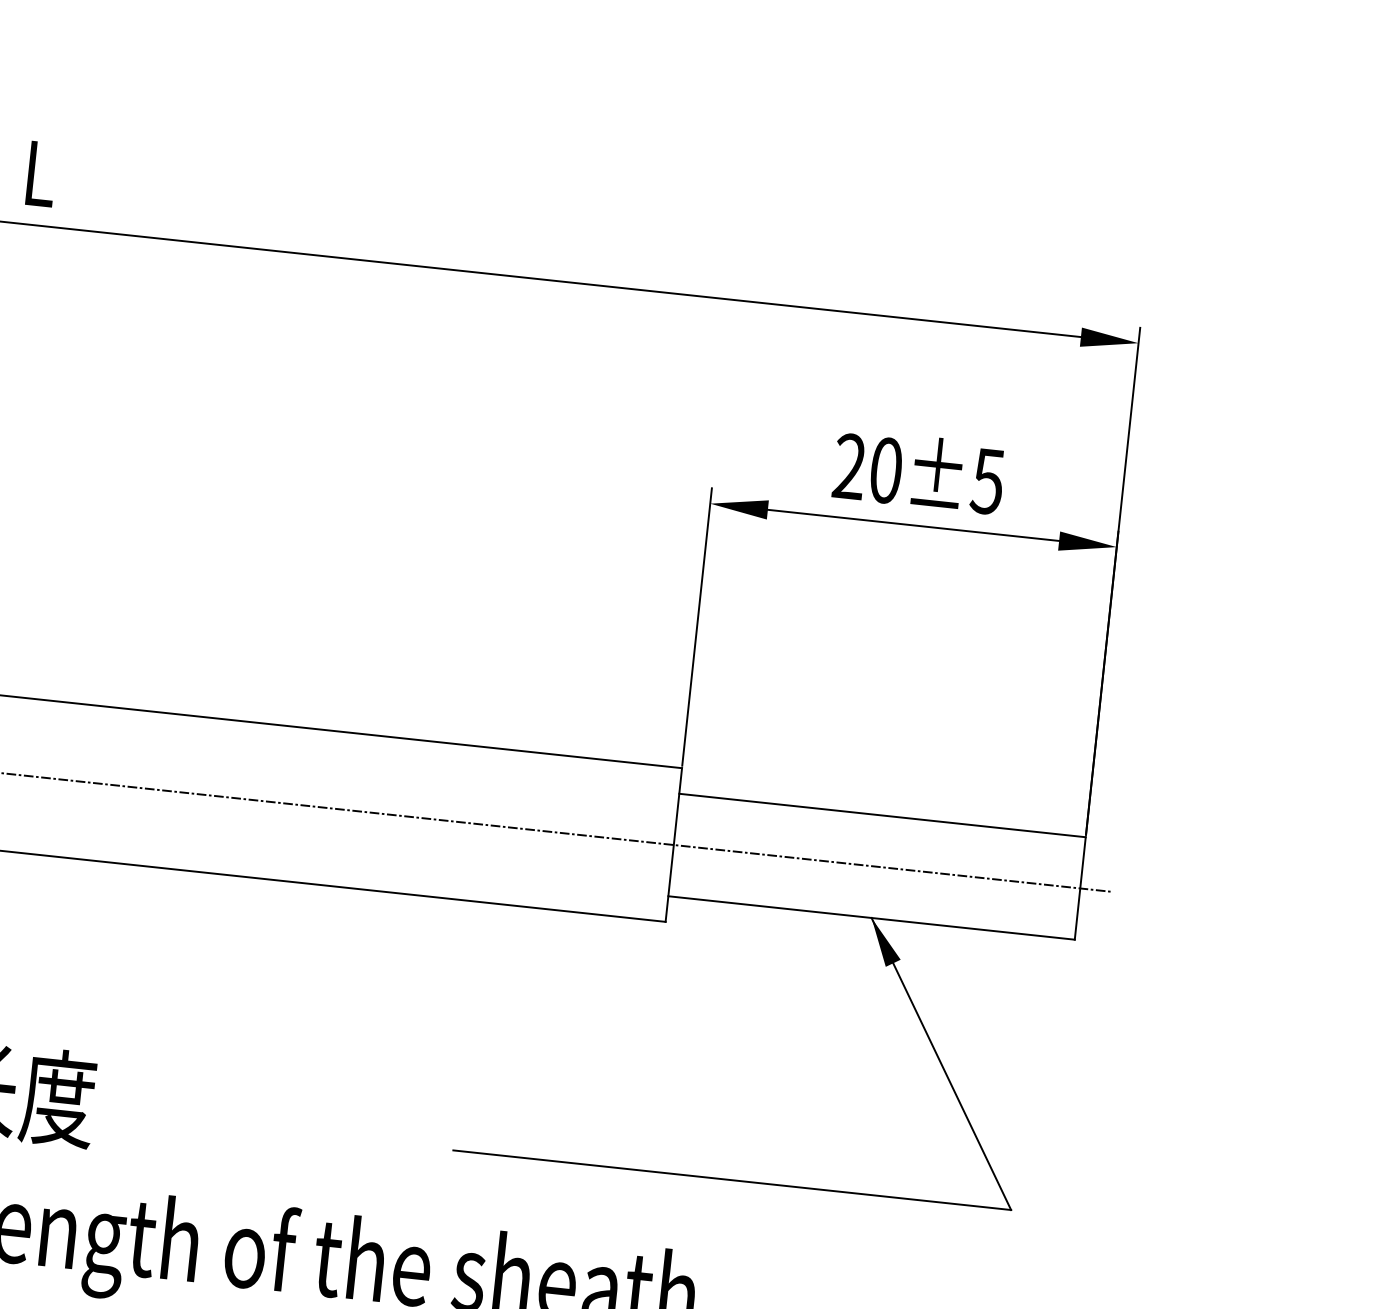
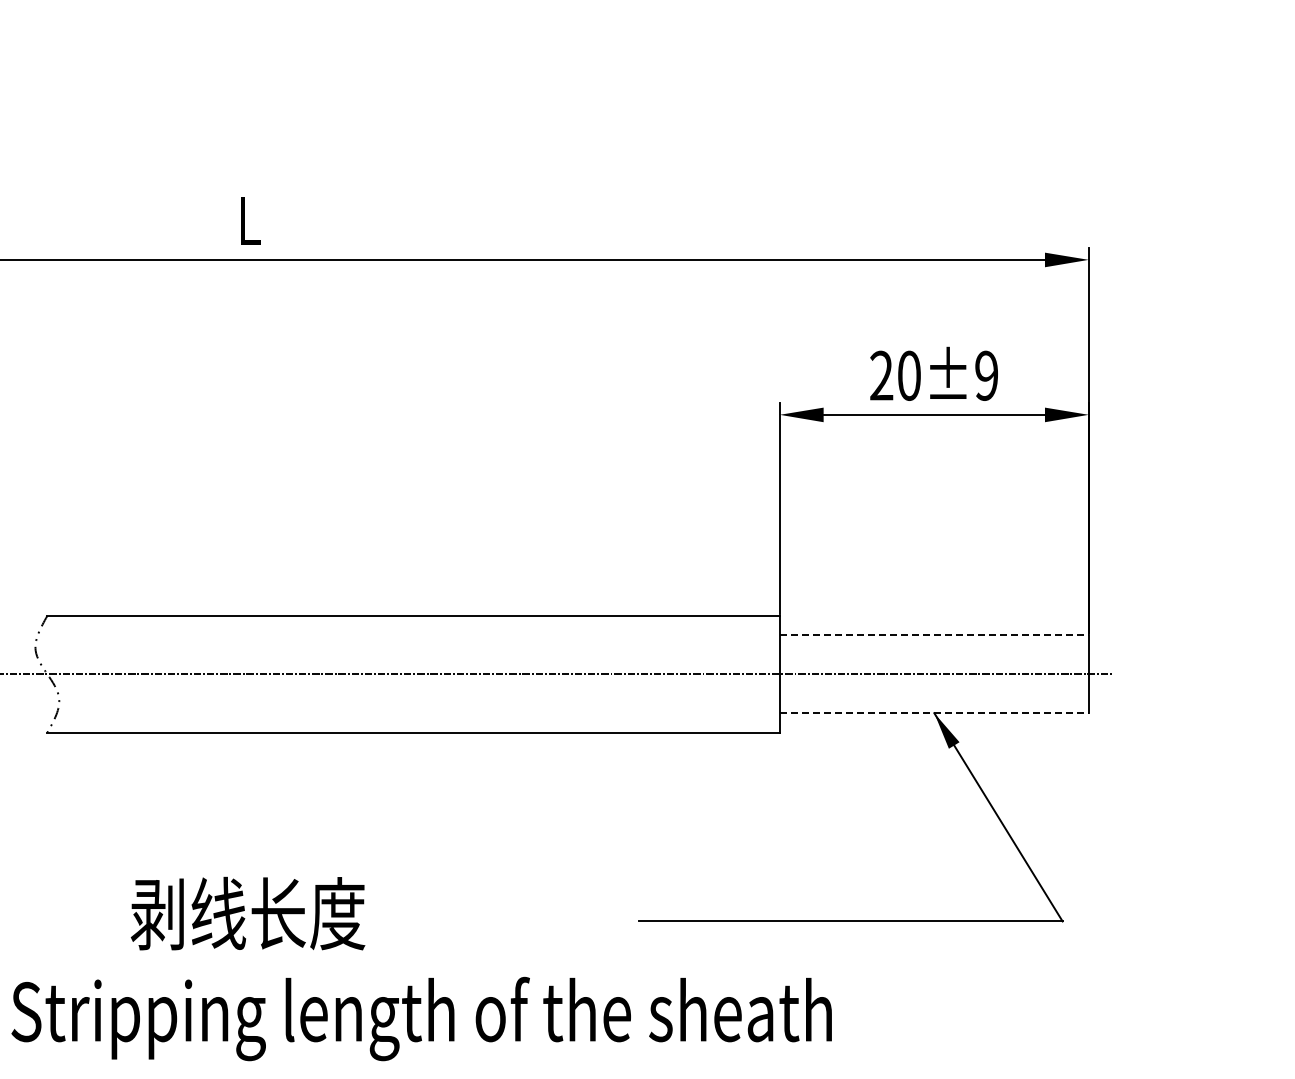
text: (987, 480) -> (986, 375), 20±5 -> 20±9
line: (882, 815) -> (934, 635), solid -> dashed
line: (871, 918) -> (934, 713), solid -> dashed

